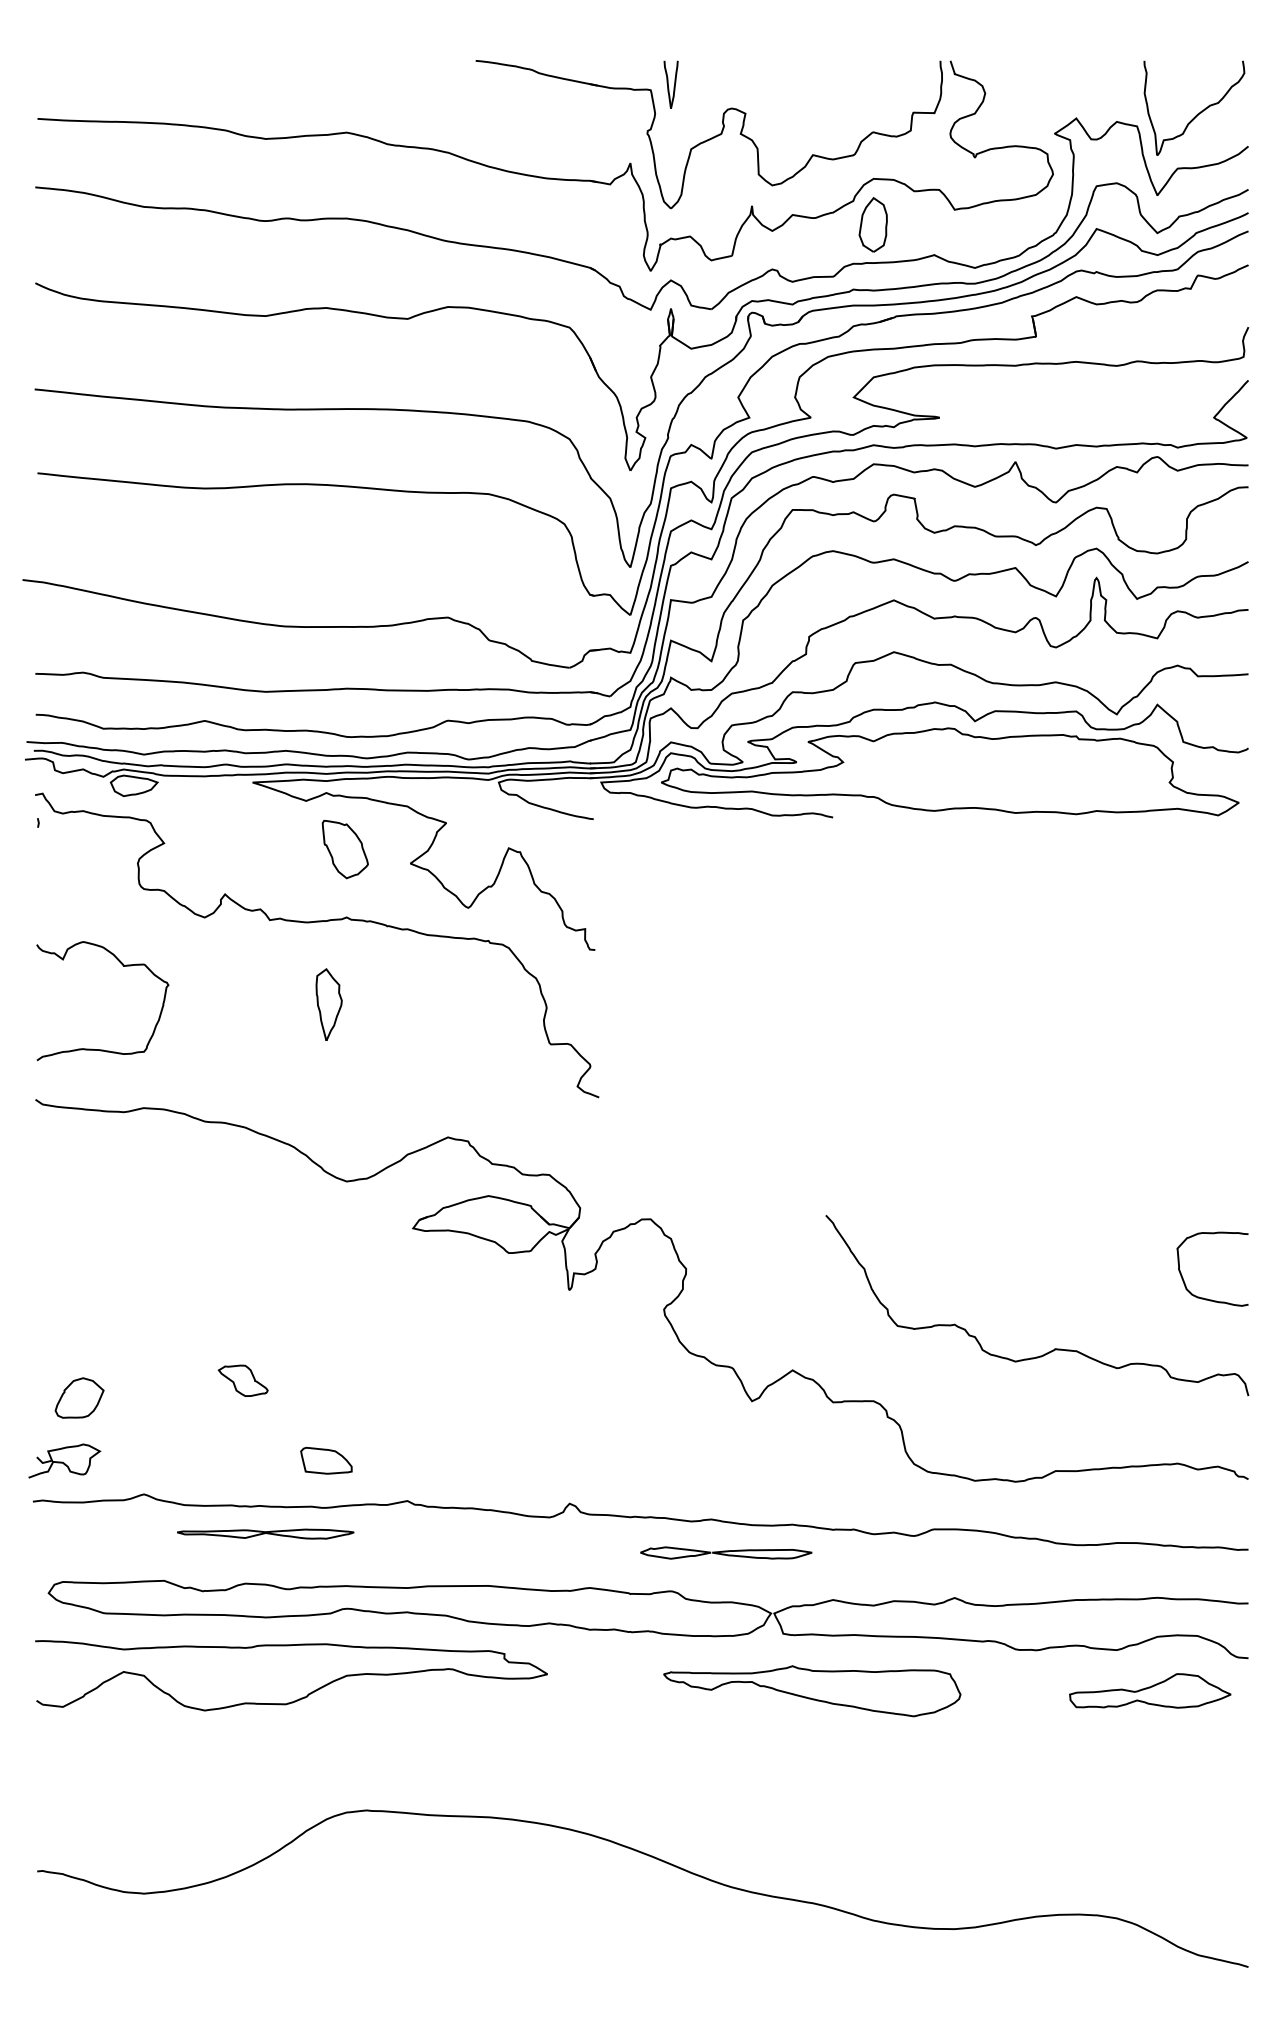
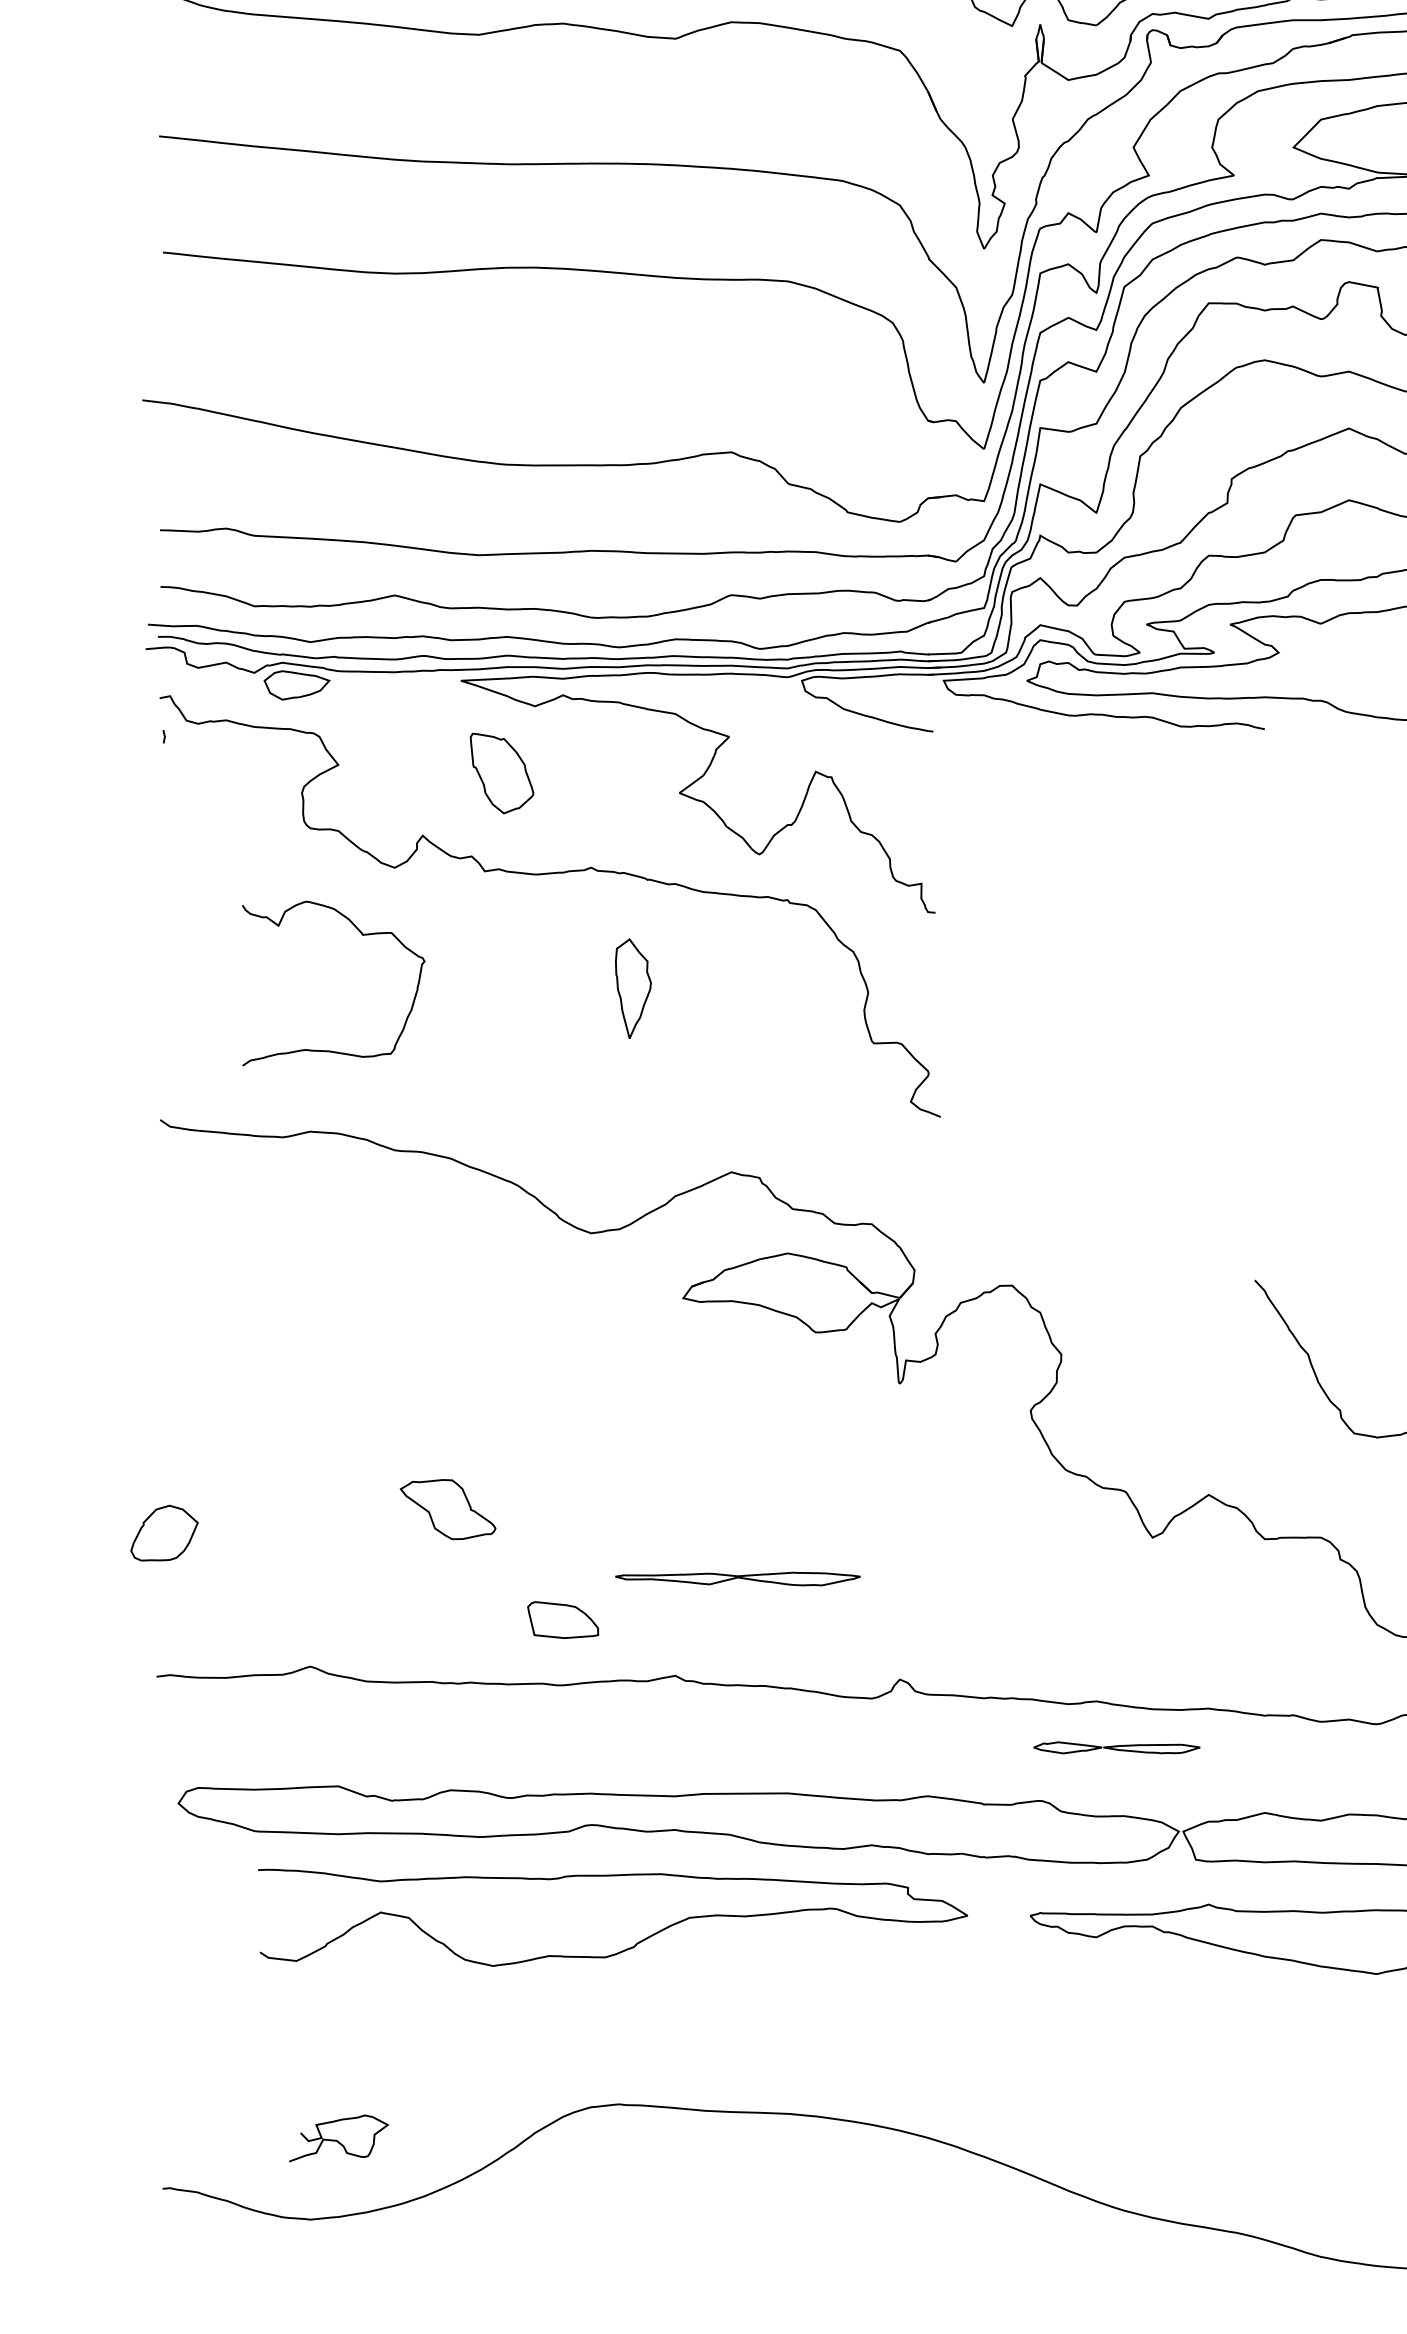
part: (344, 849) -> (500, 773), moved
curve: (123, 966) -> (362, 935), moved
part: (328, 1004) -> (632, 988), moved
part: (242, 1380) -> (446, 1508), size x1.4
part: (79, 1397) -> (164, 1532), moved
curve: (64, 1462) -> (338, 2140), moved
part: (265, 1533) -> (737, 1578), moved
part: (726, 1552) -> (1117, 1747), size x0.7
curve: (301, 1697) -> (626, 1947), moved

